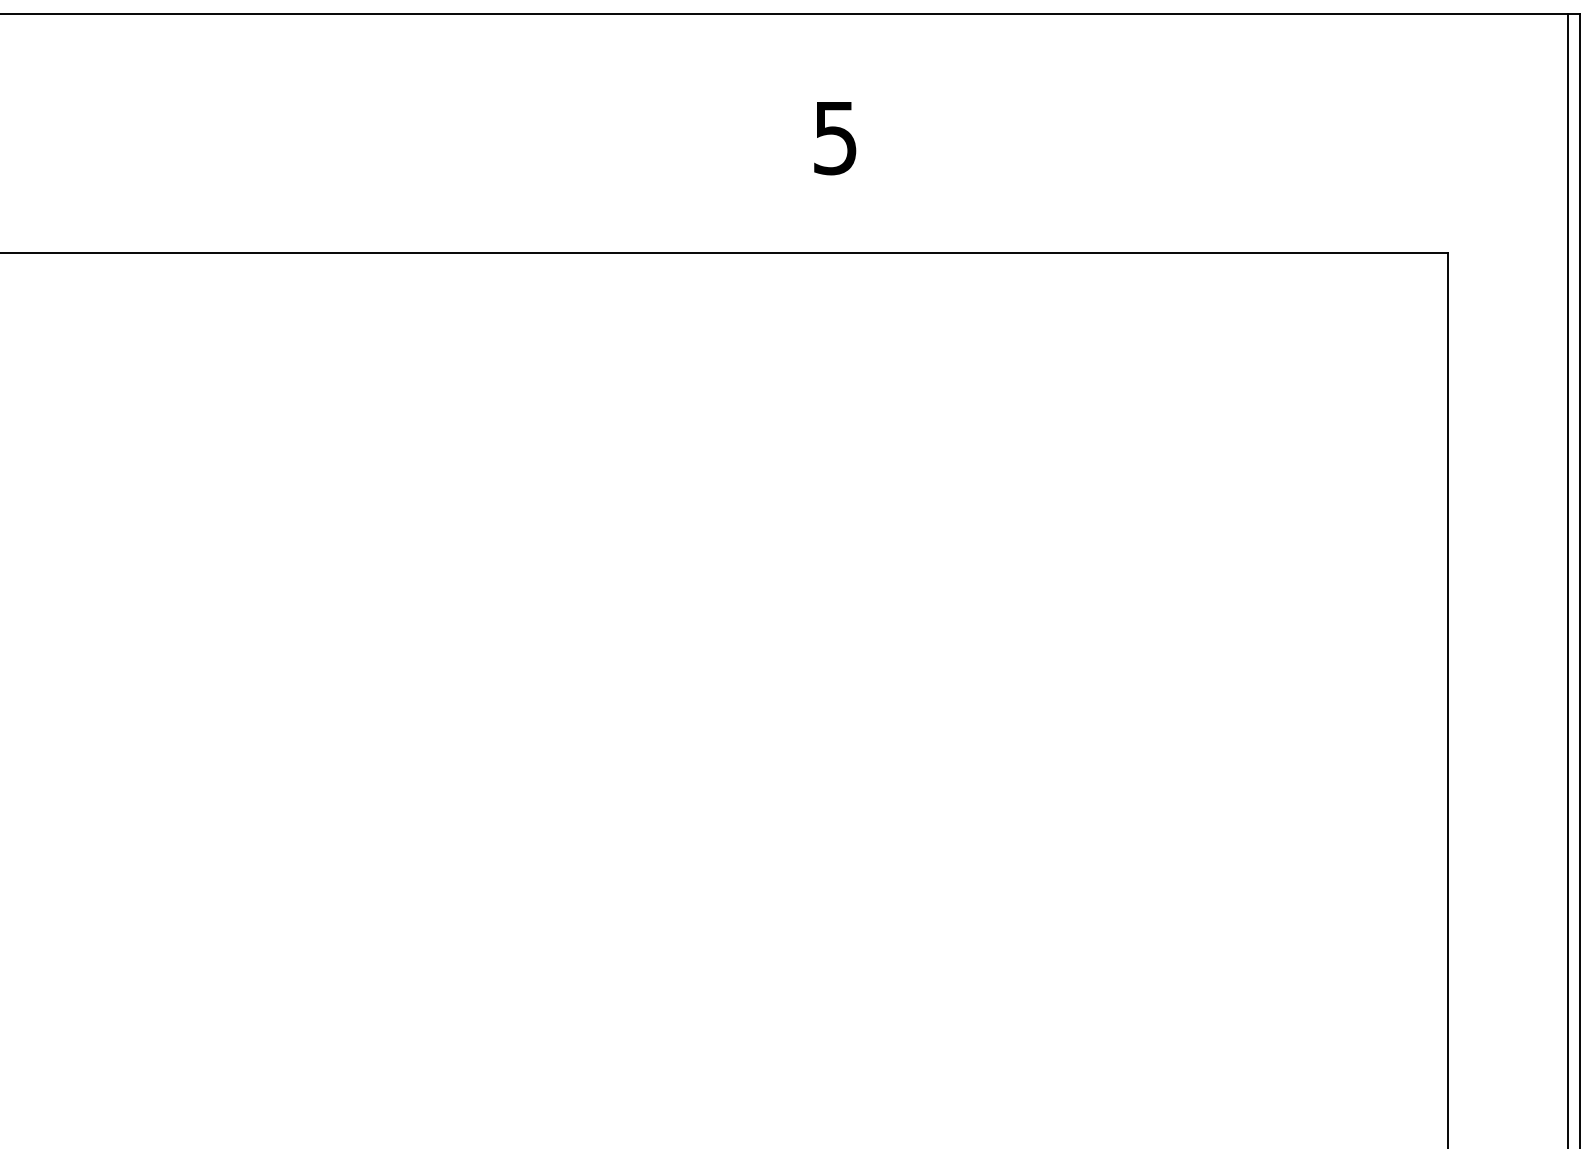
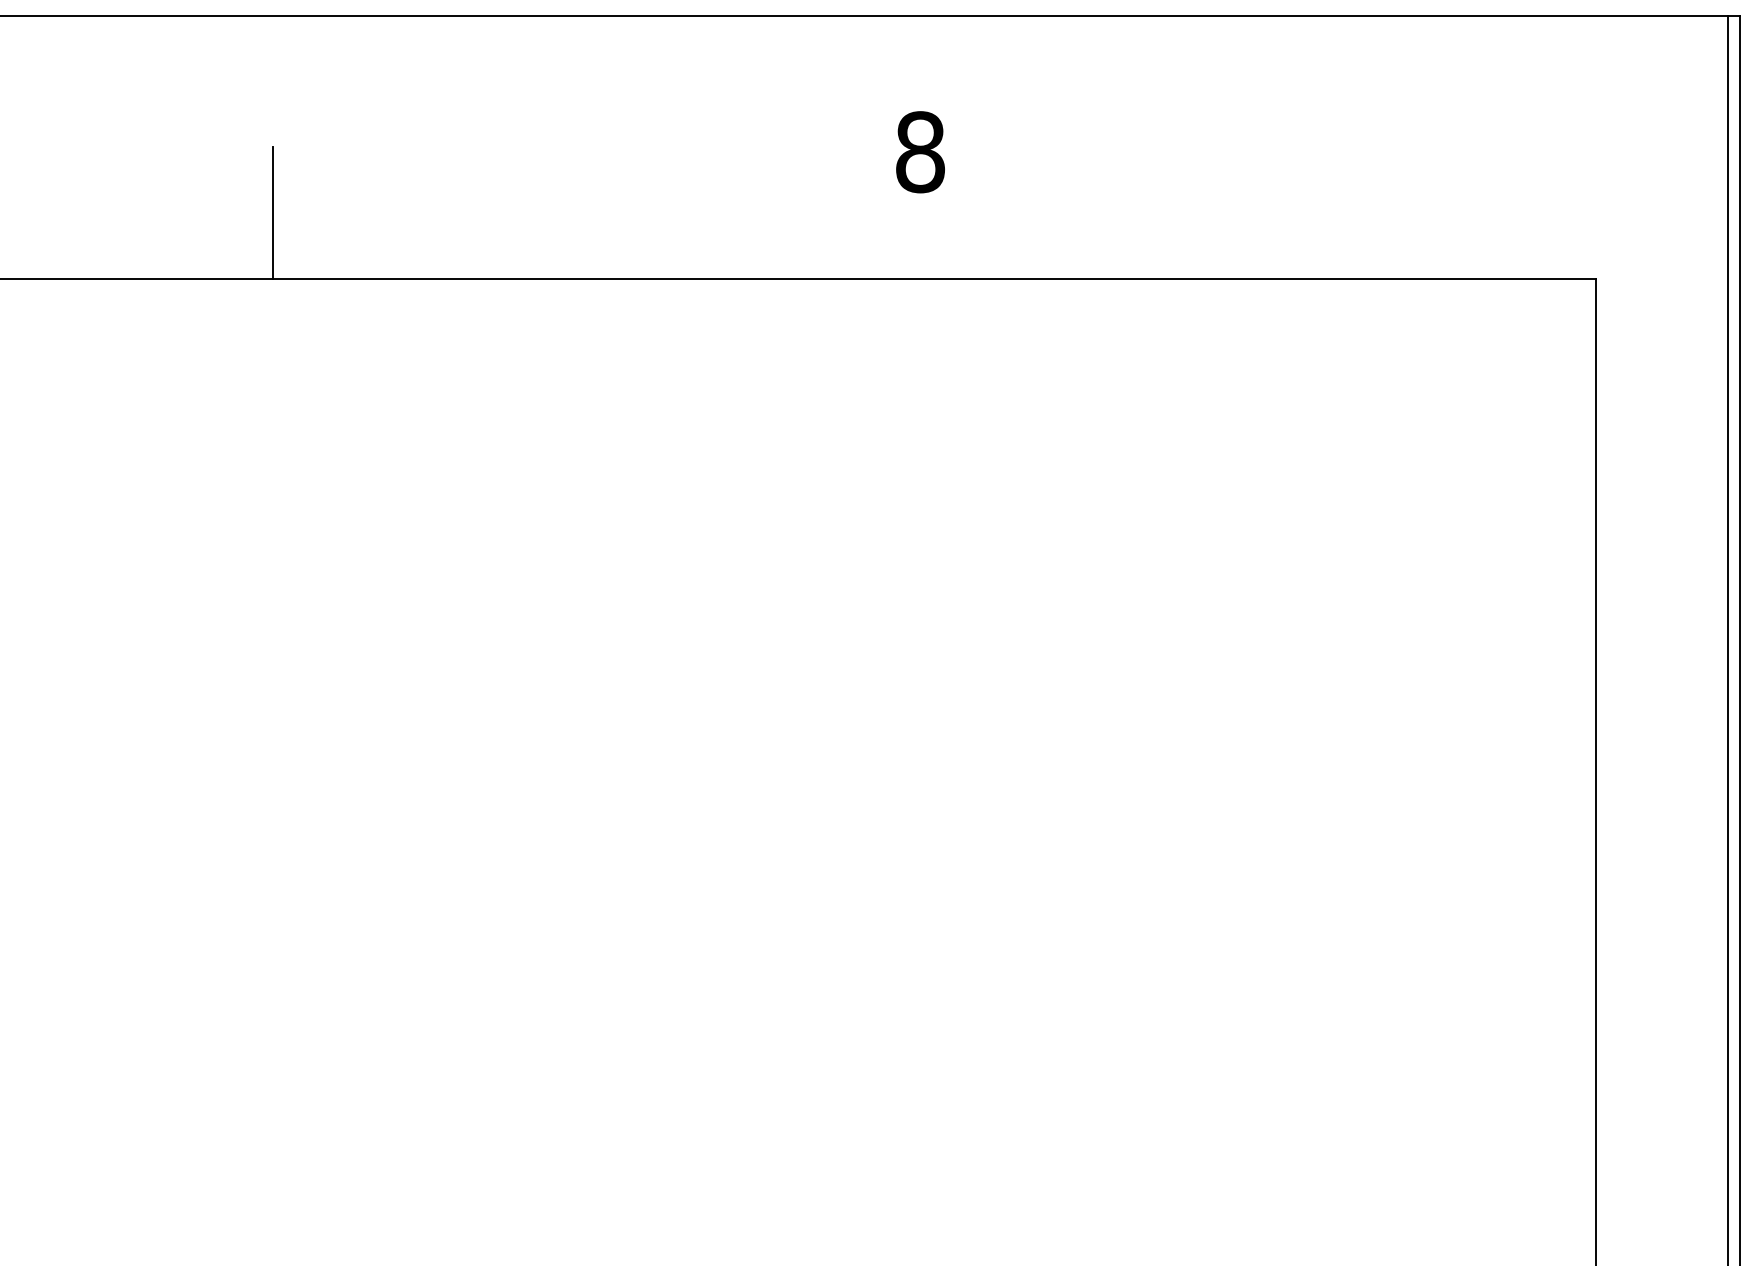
text: (835, 137) -> (920, 151), 5 -> 8
line: (247, 193) -> (272, 213), added

